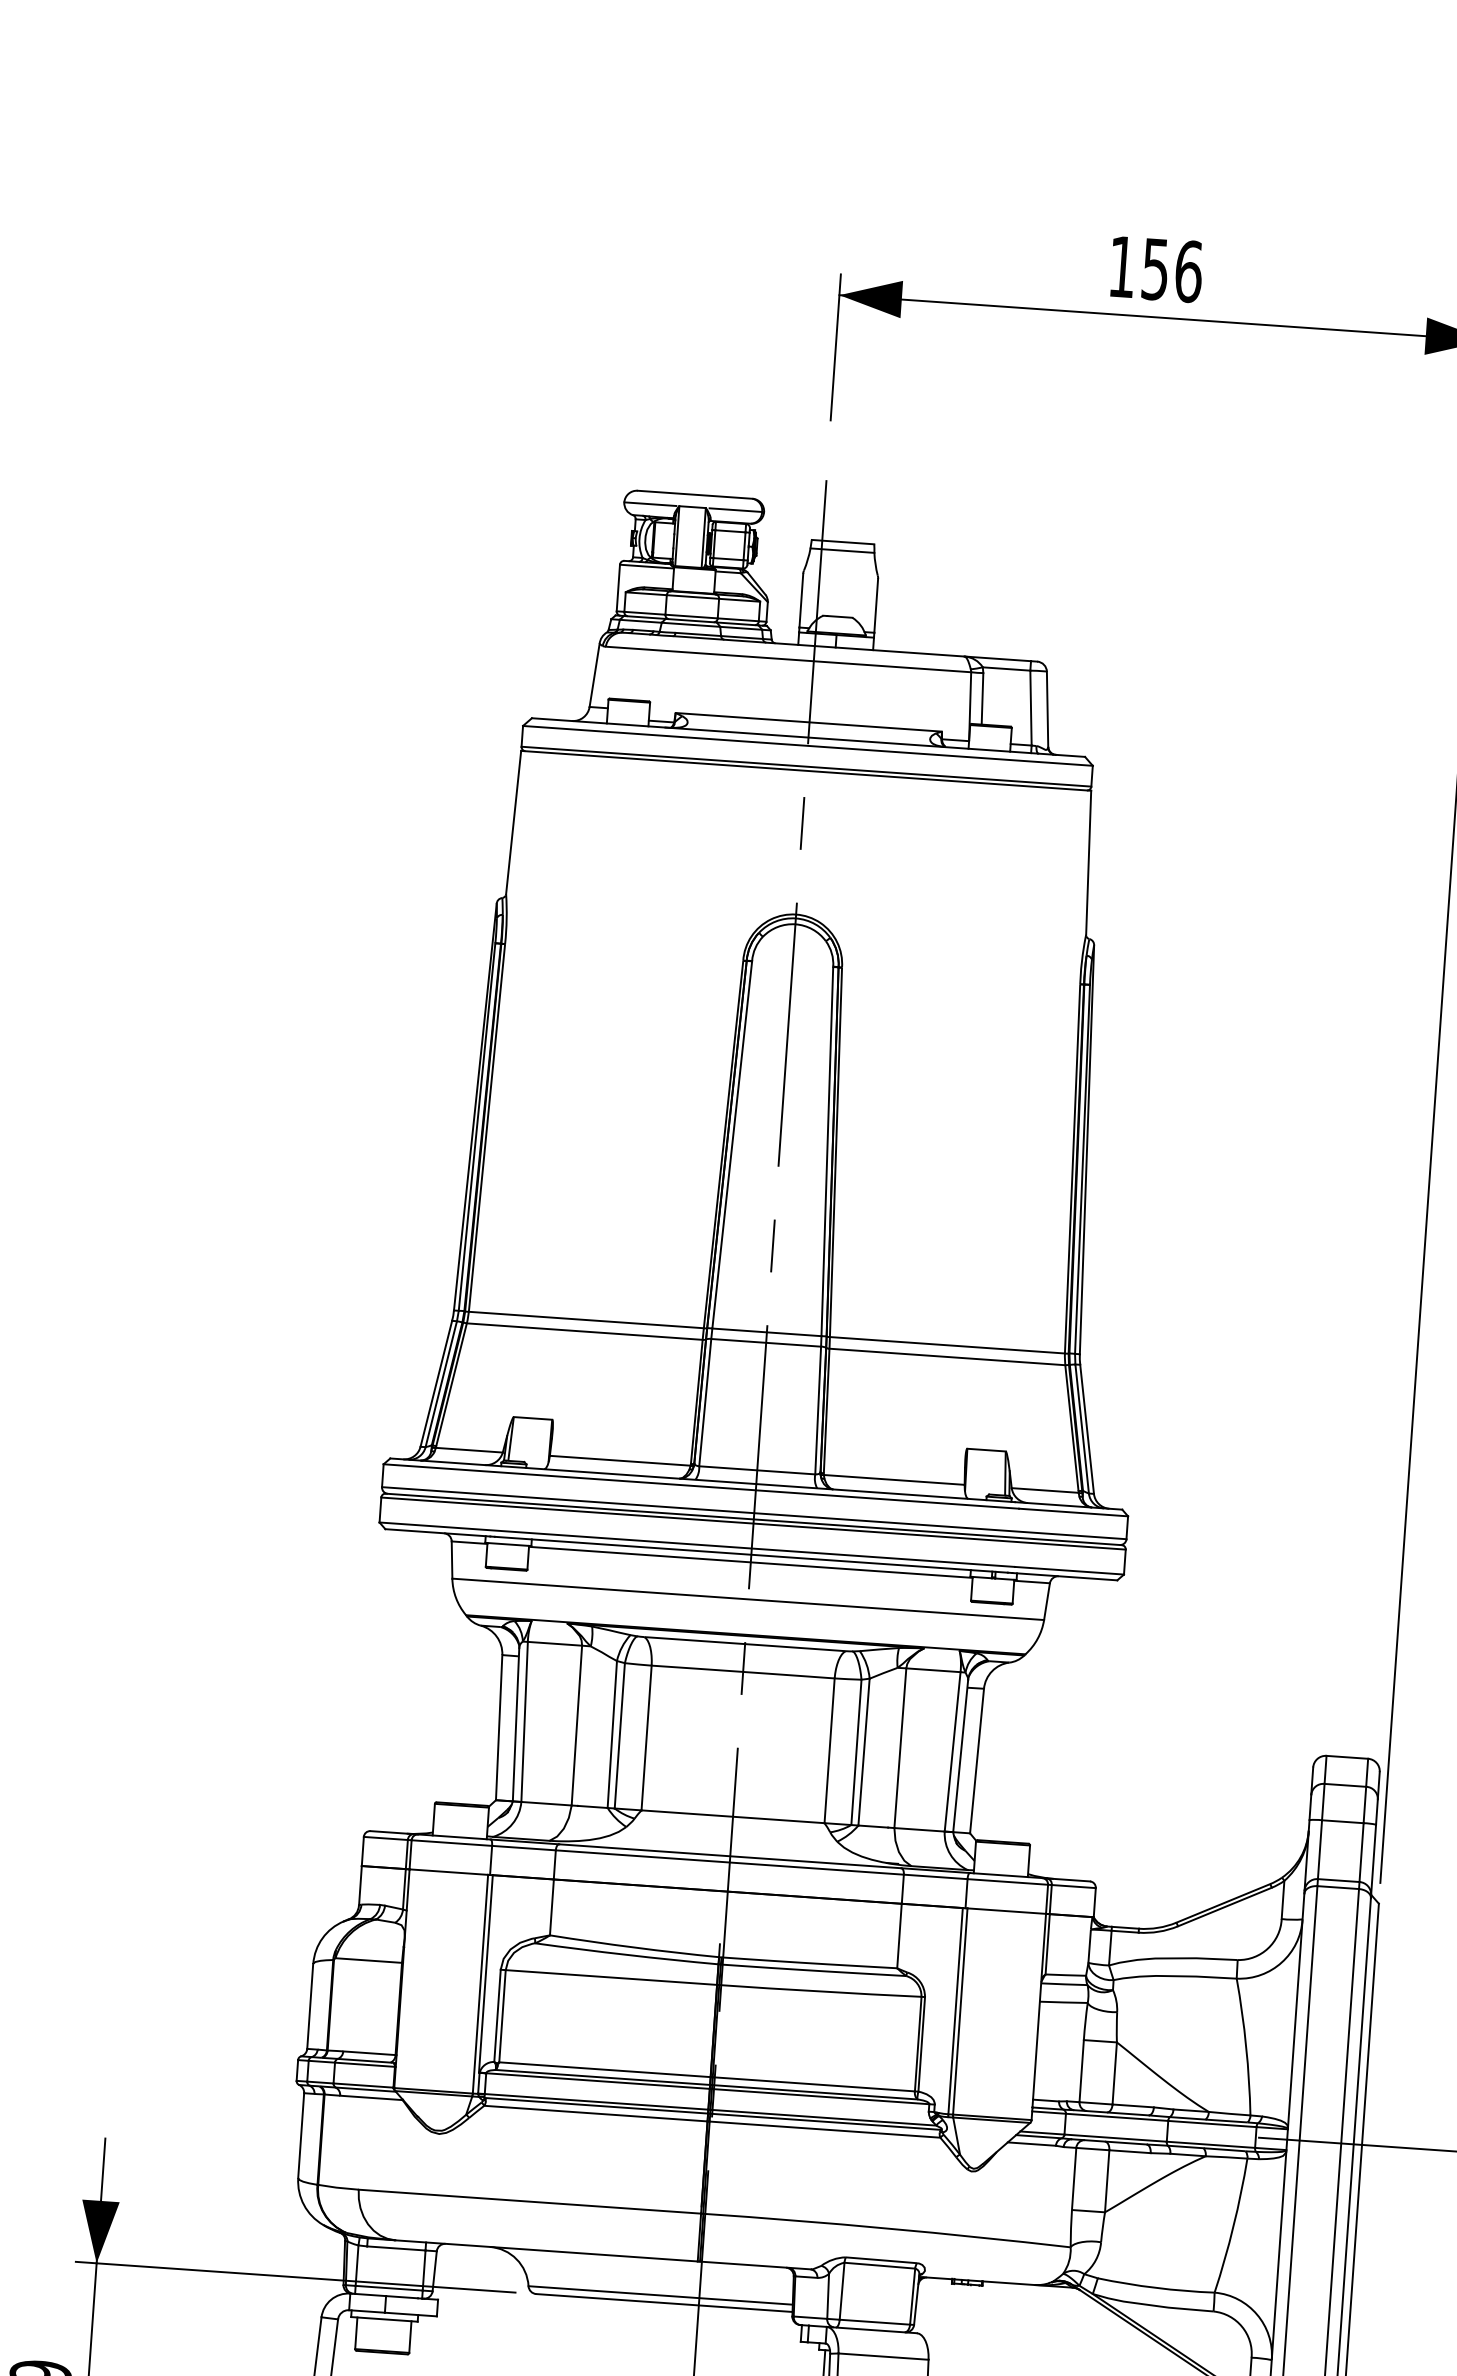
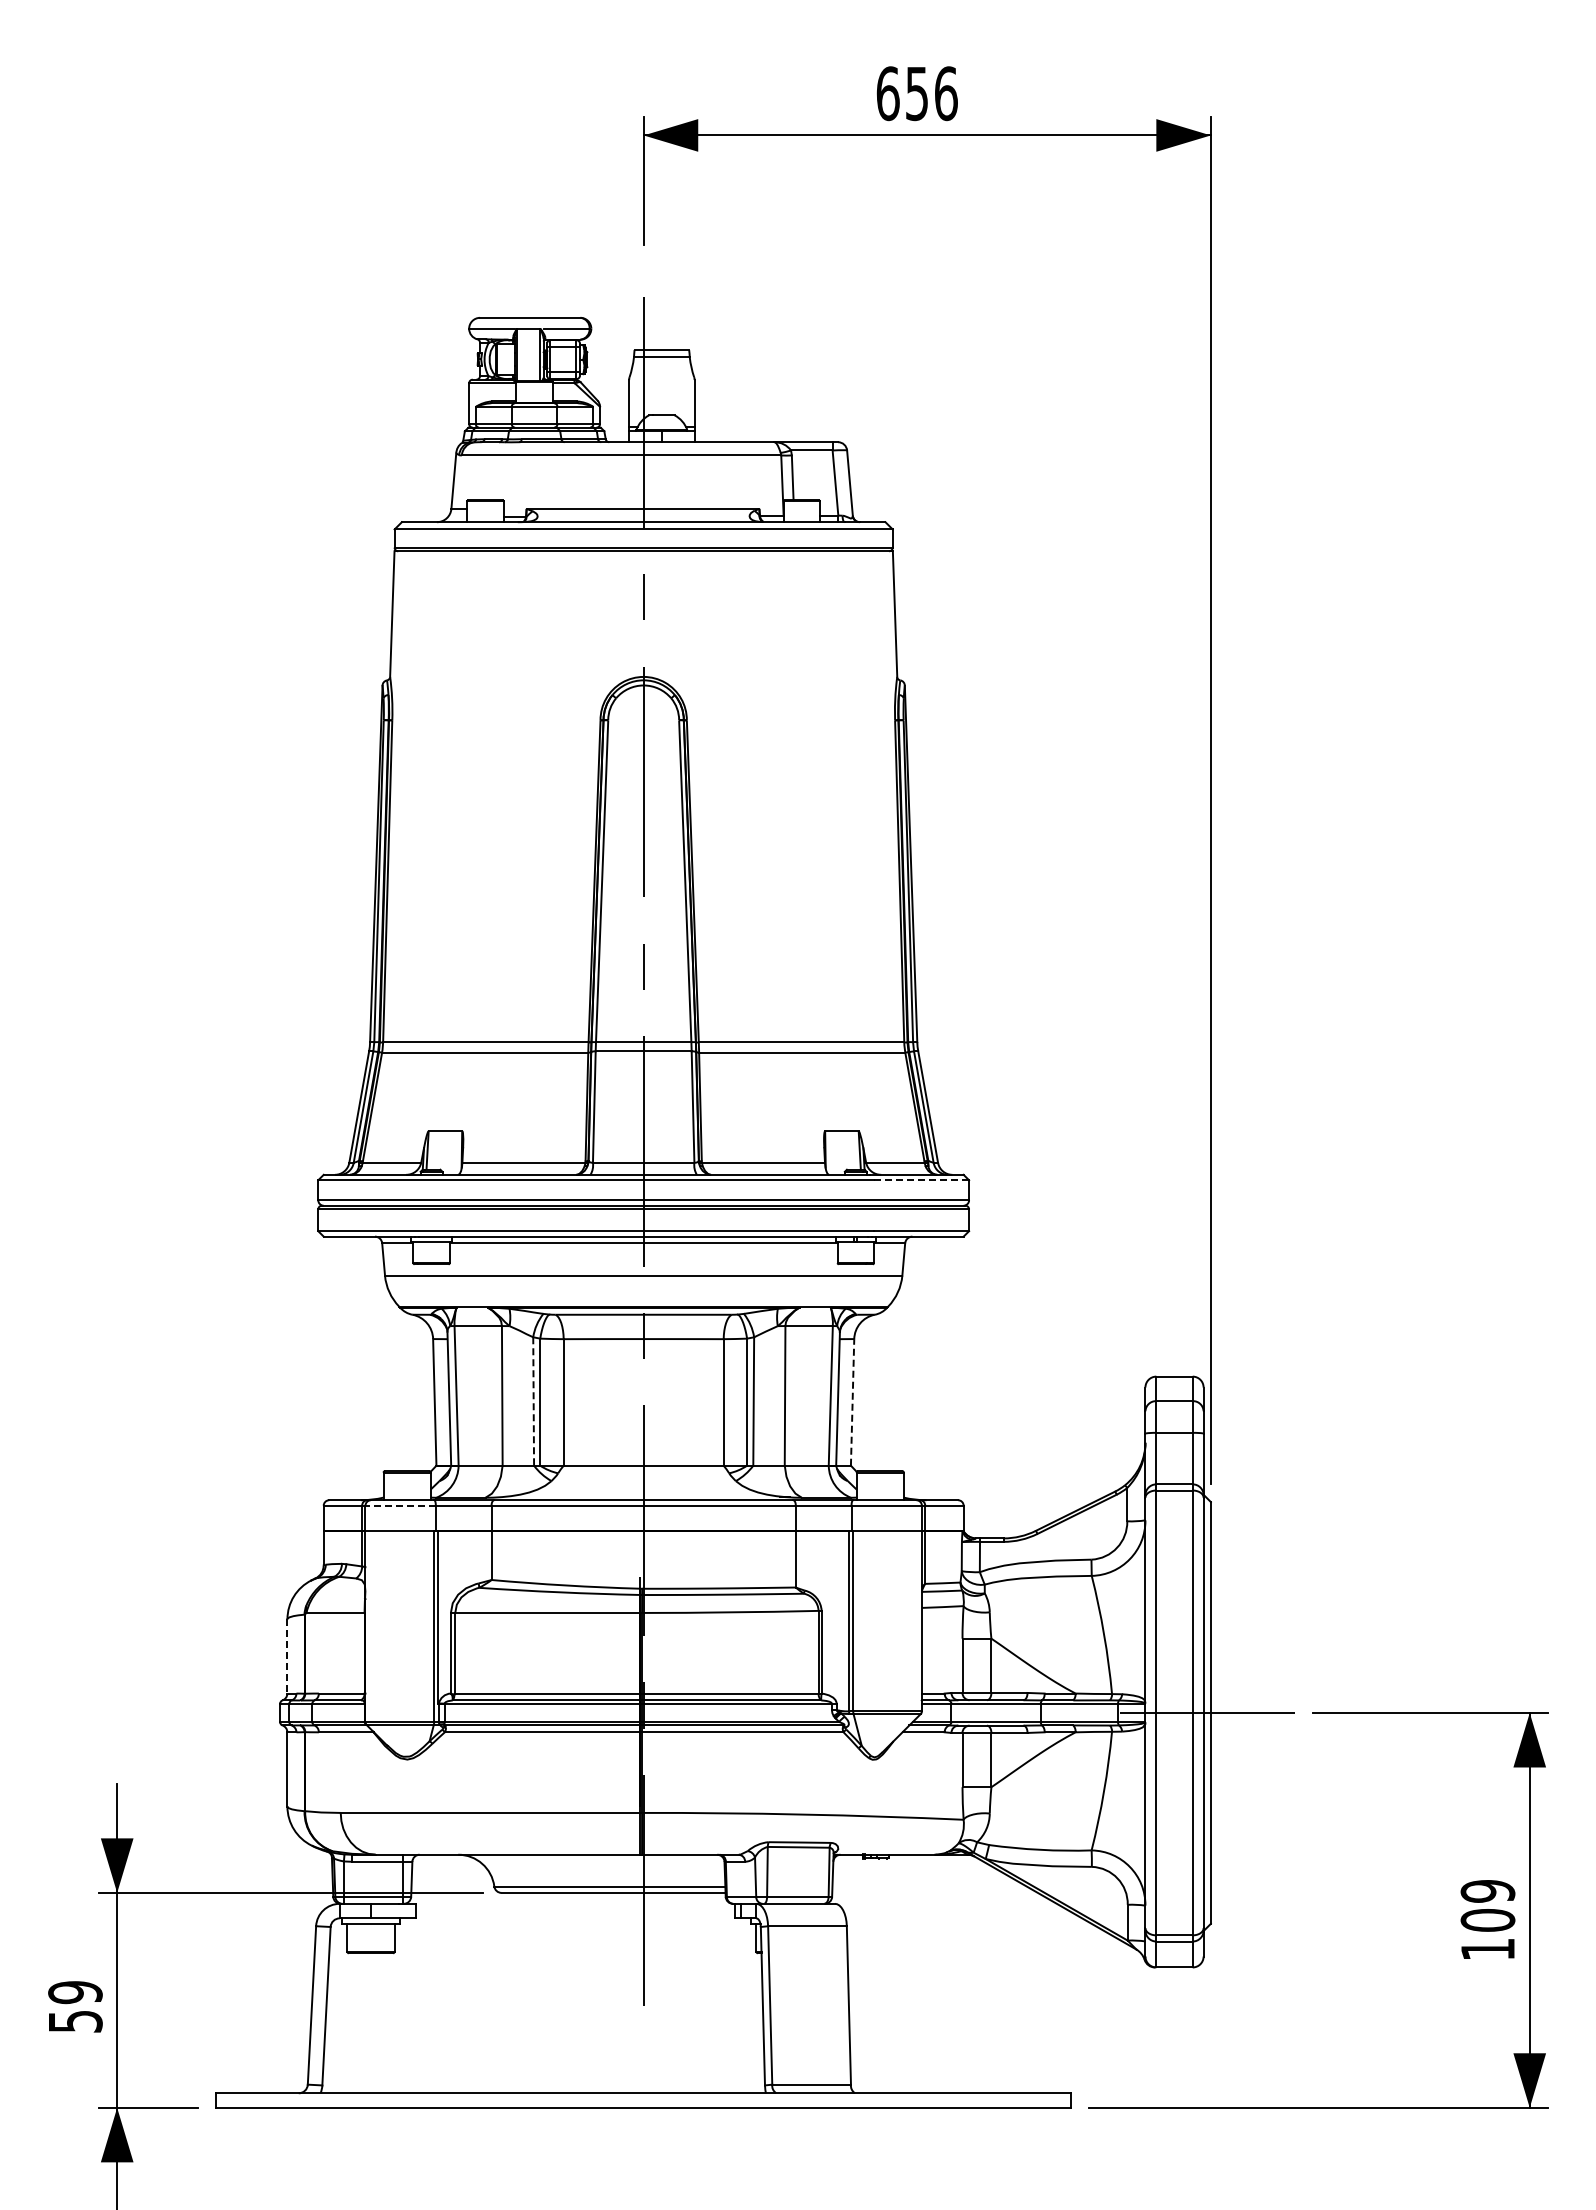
text: (1121, 266) -> (887, 93), 156 -> 656
line: (1073, 1512) -> (921, 1180), solid -> dashed
line: (612, 1734) -> (533, 1401), solid -> dashed
line: (977, 1760) -> (852, 1401), solid -> dashed
line: (451, 1842) -> (400, 1505), solid -> dashed
line: (310, 2006) -> (287, 1656), solid -> dashed

